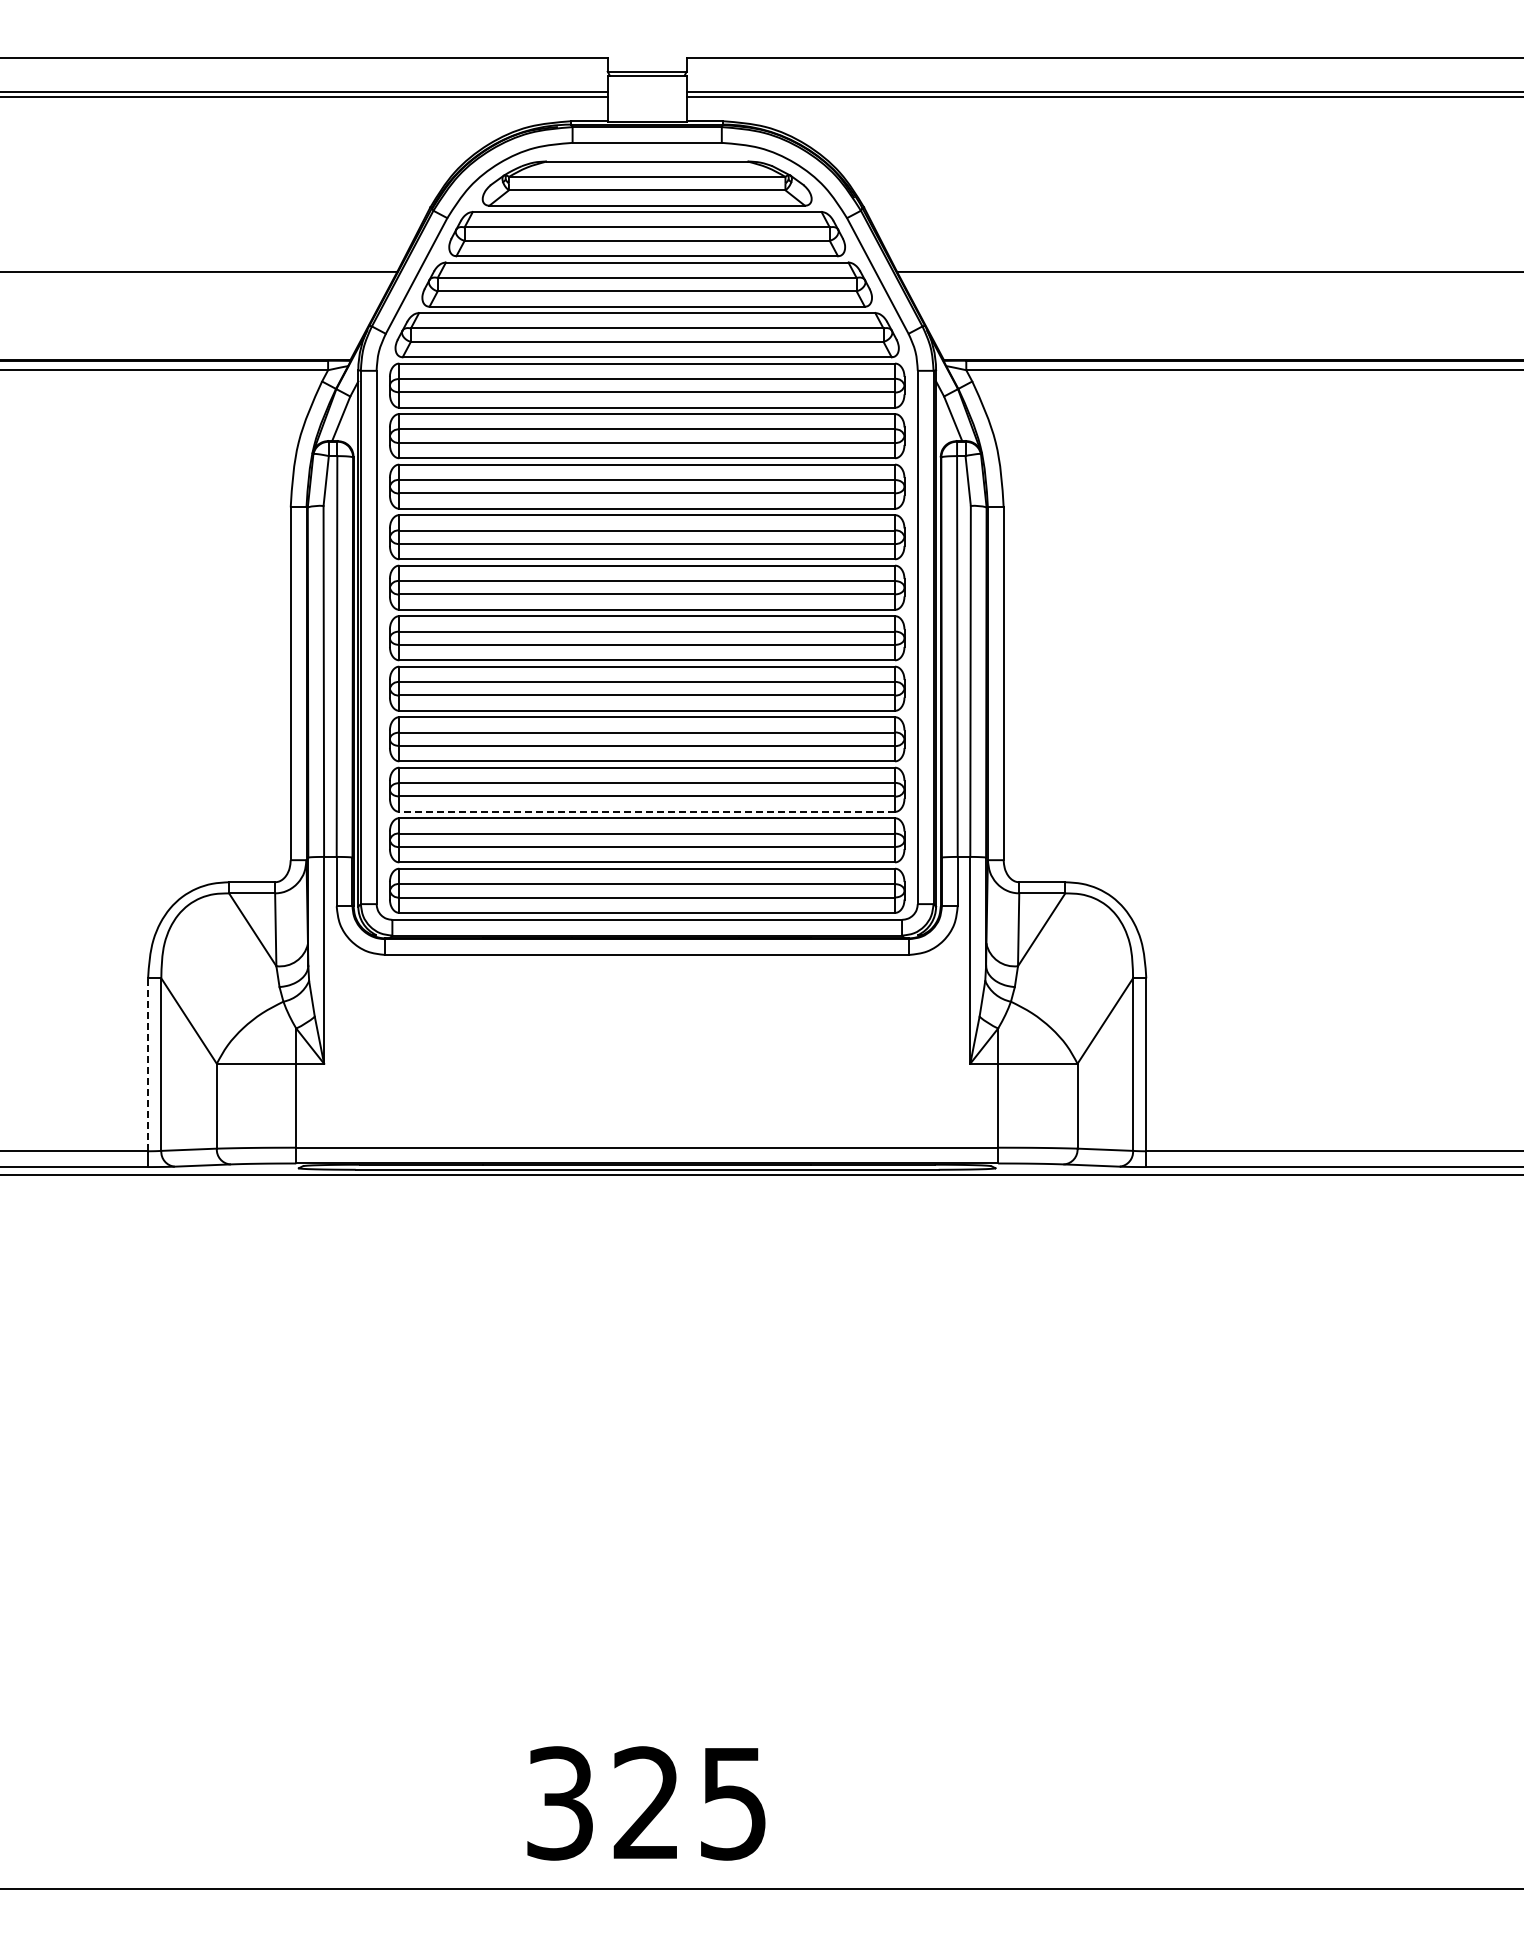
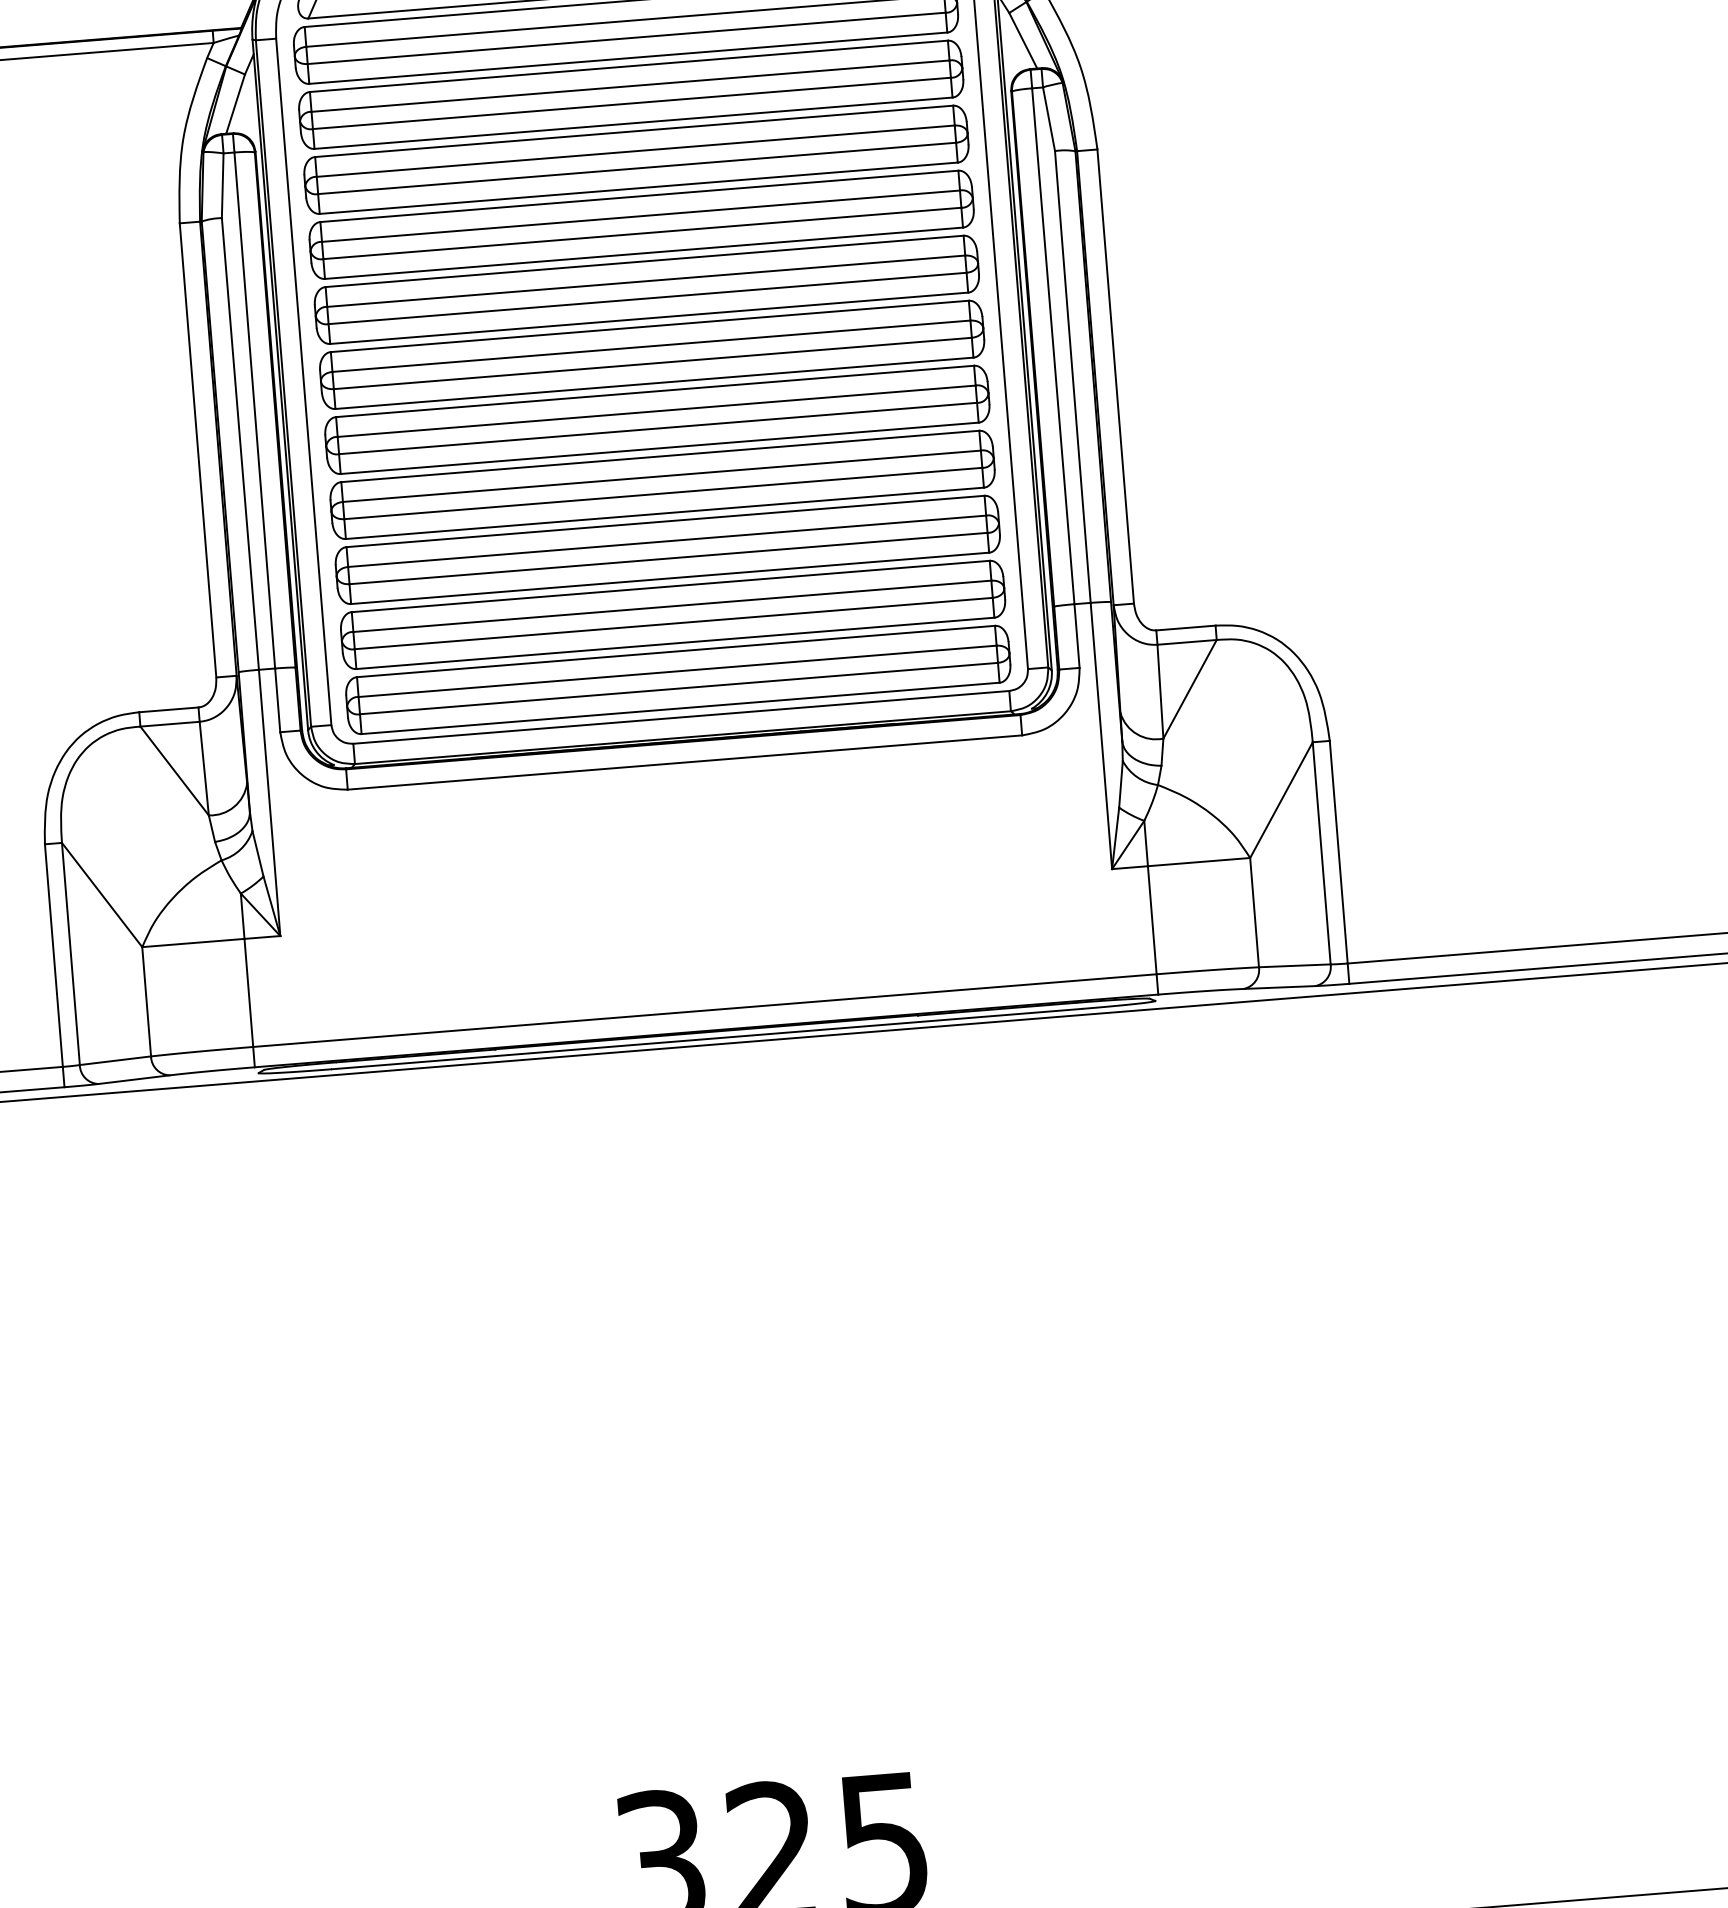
line: (647, 811) -> (670, 577), dashed -> solid
line: (148, 1064) -> (54, 955), dashed -> solid

